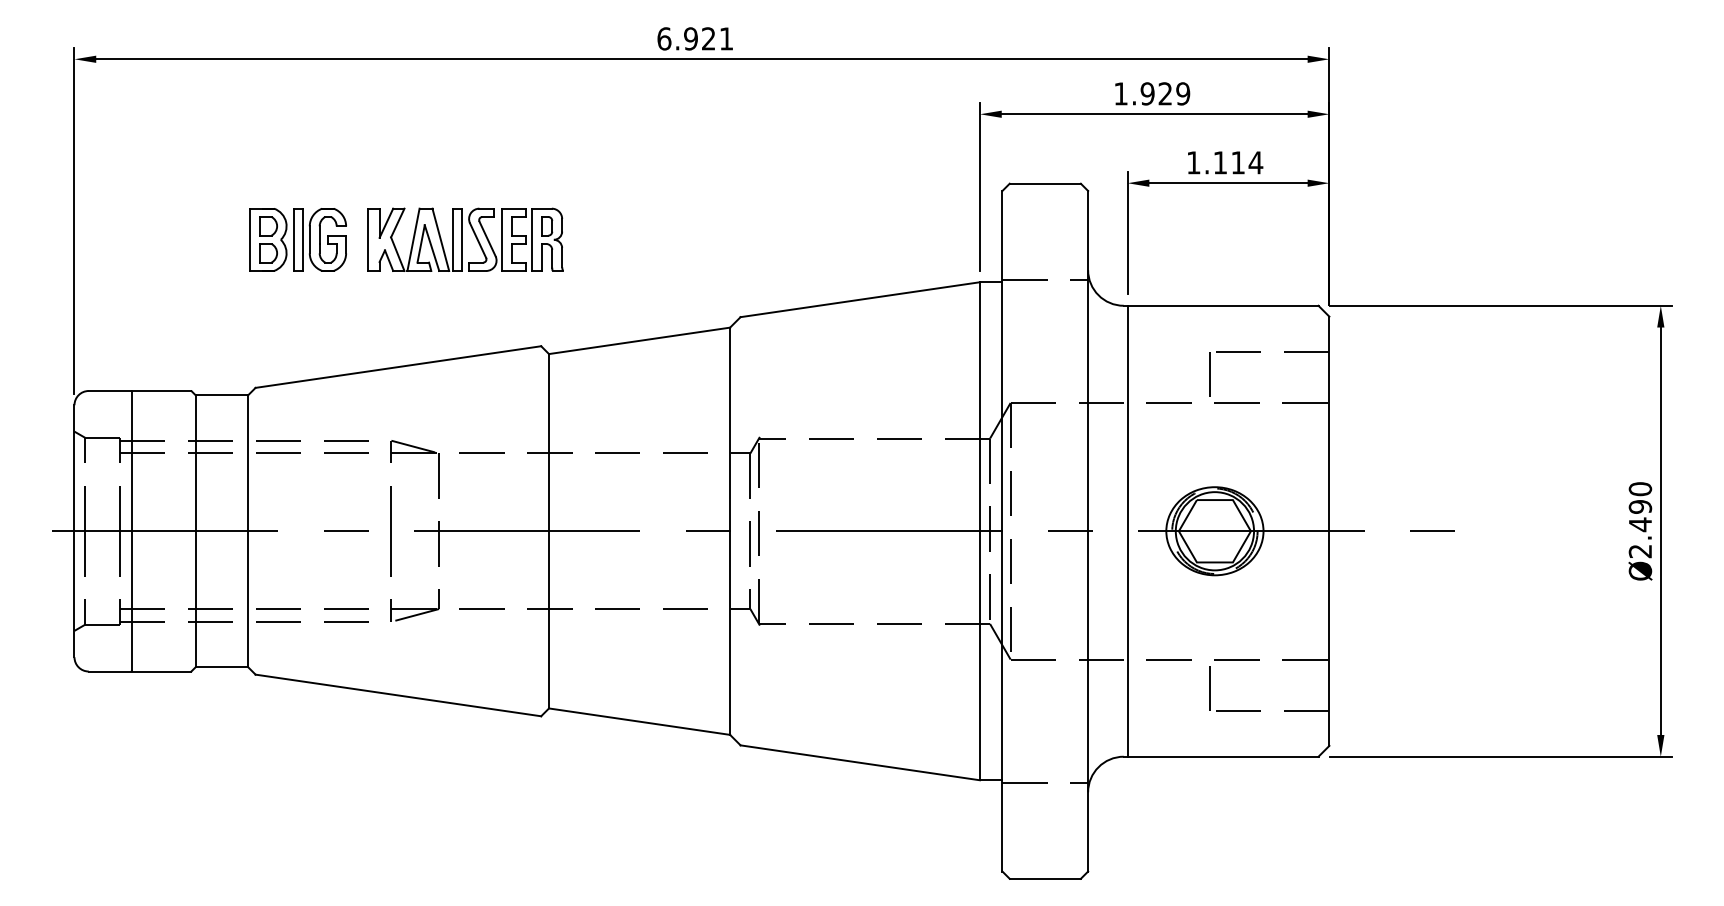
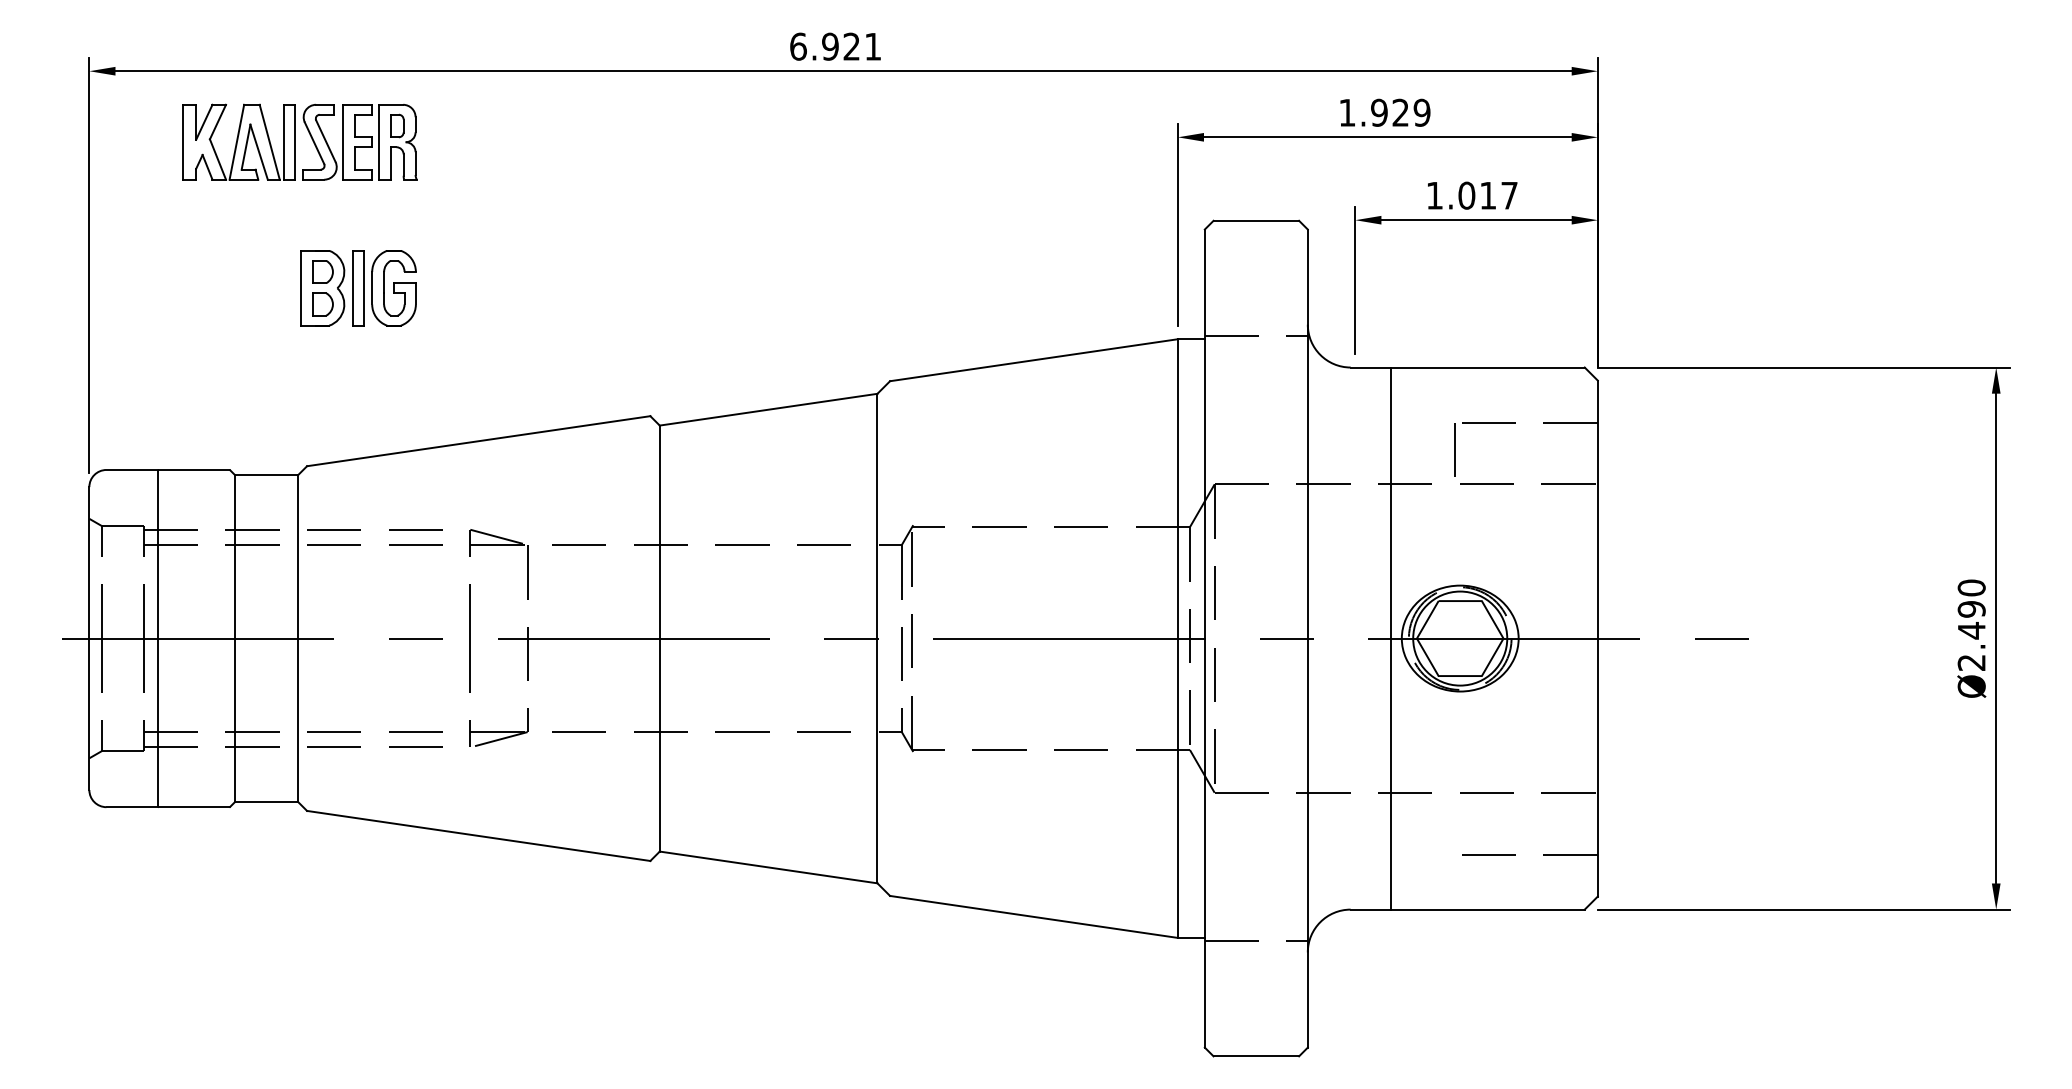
text: (1238, 162) -> (1488, 195), 1.114 -> 1.017
part: (465, 239) -> (299, 141), moved
line: (1127, 531) -> (1391, 638), moved
line: (1210, 685) -> (1454, 823), removed

